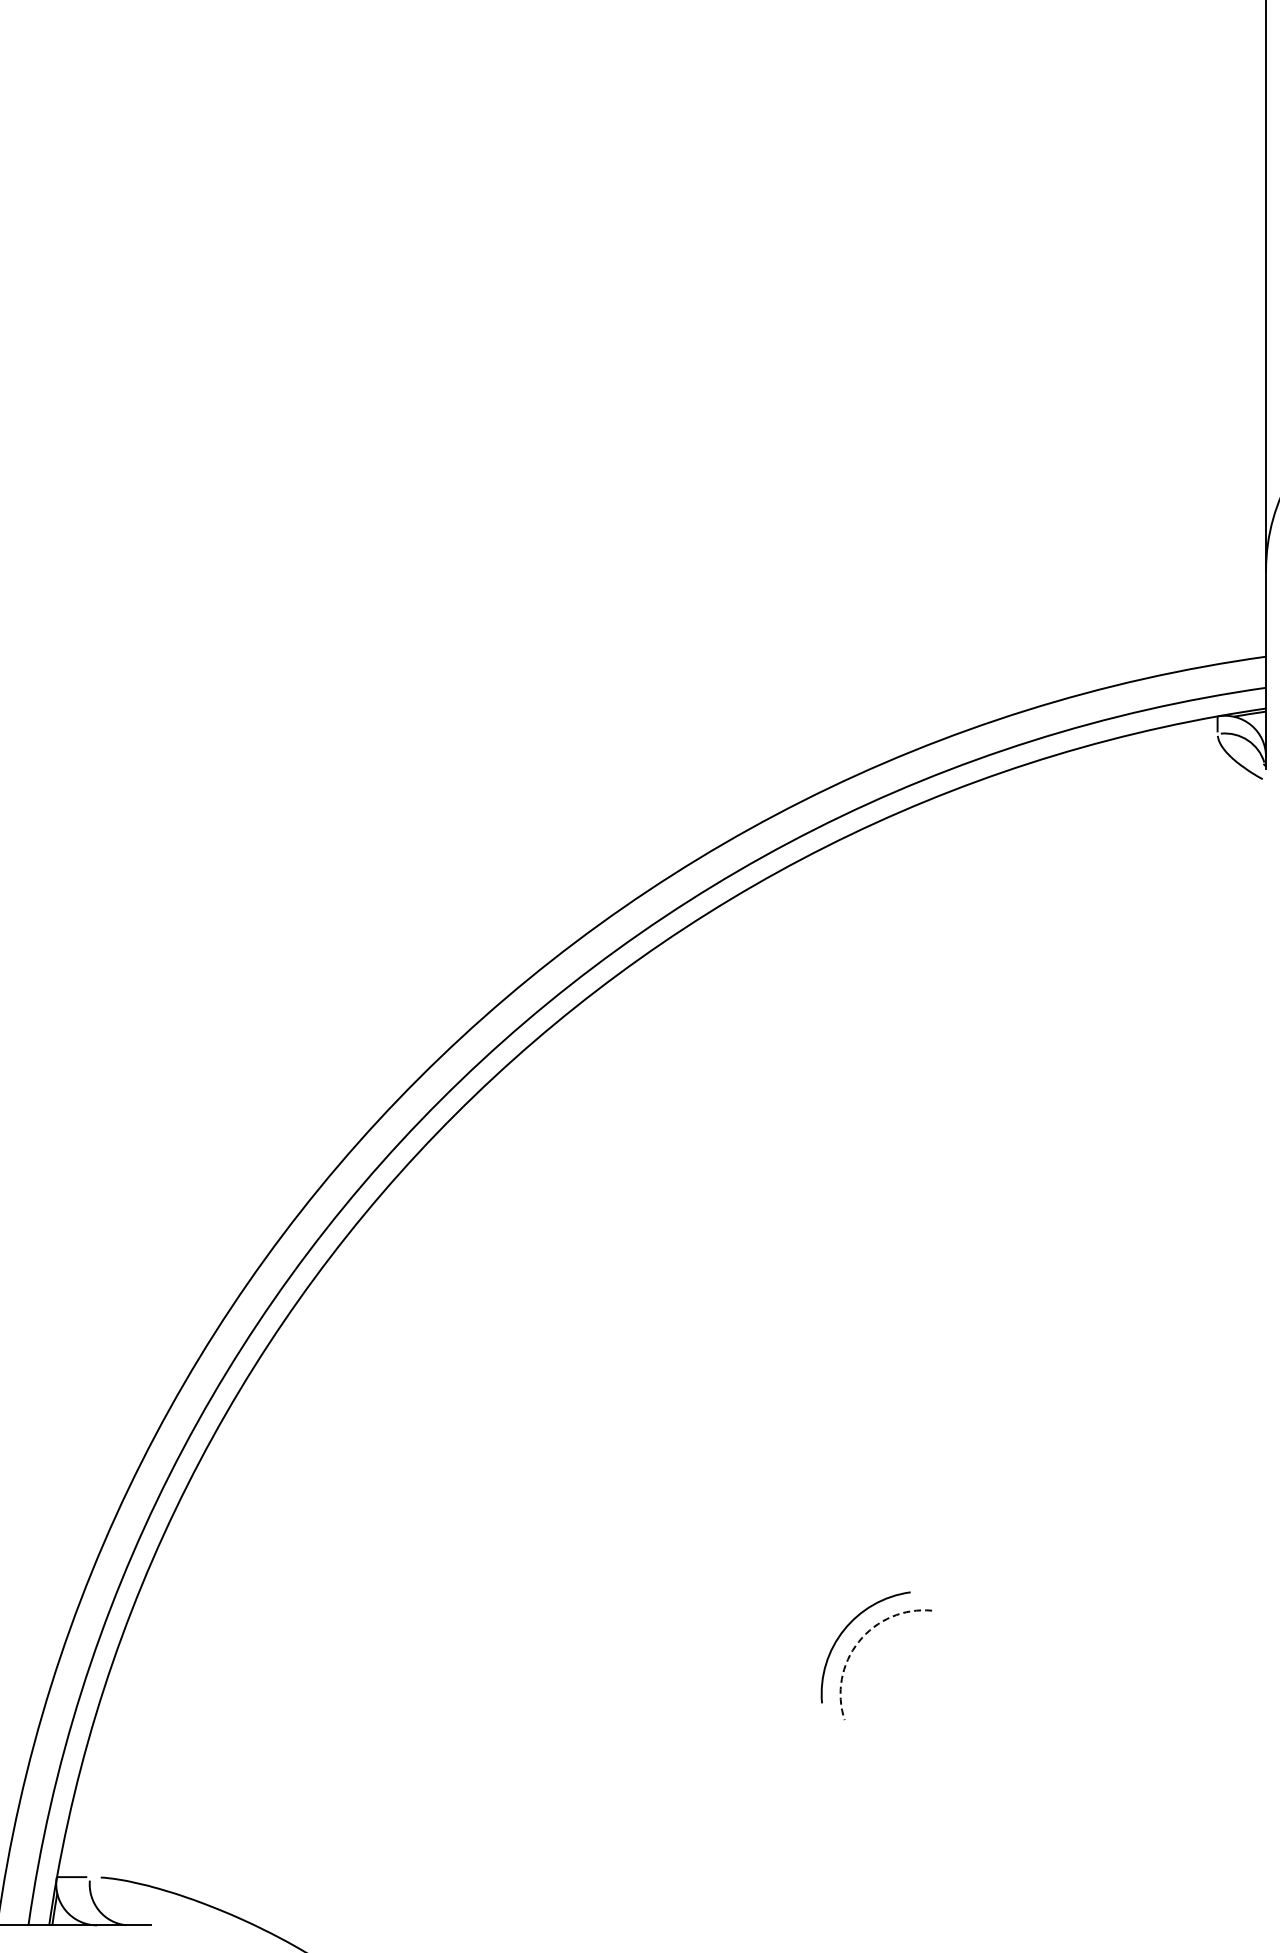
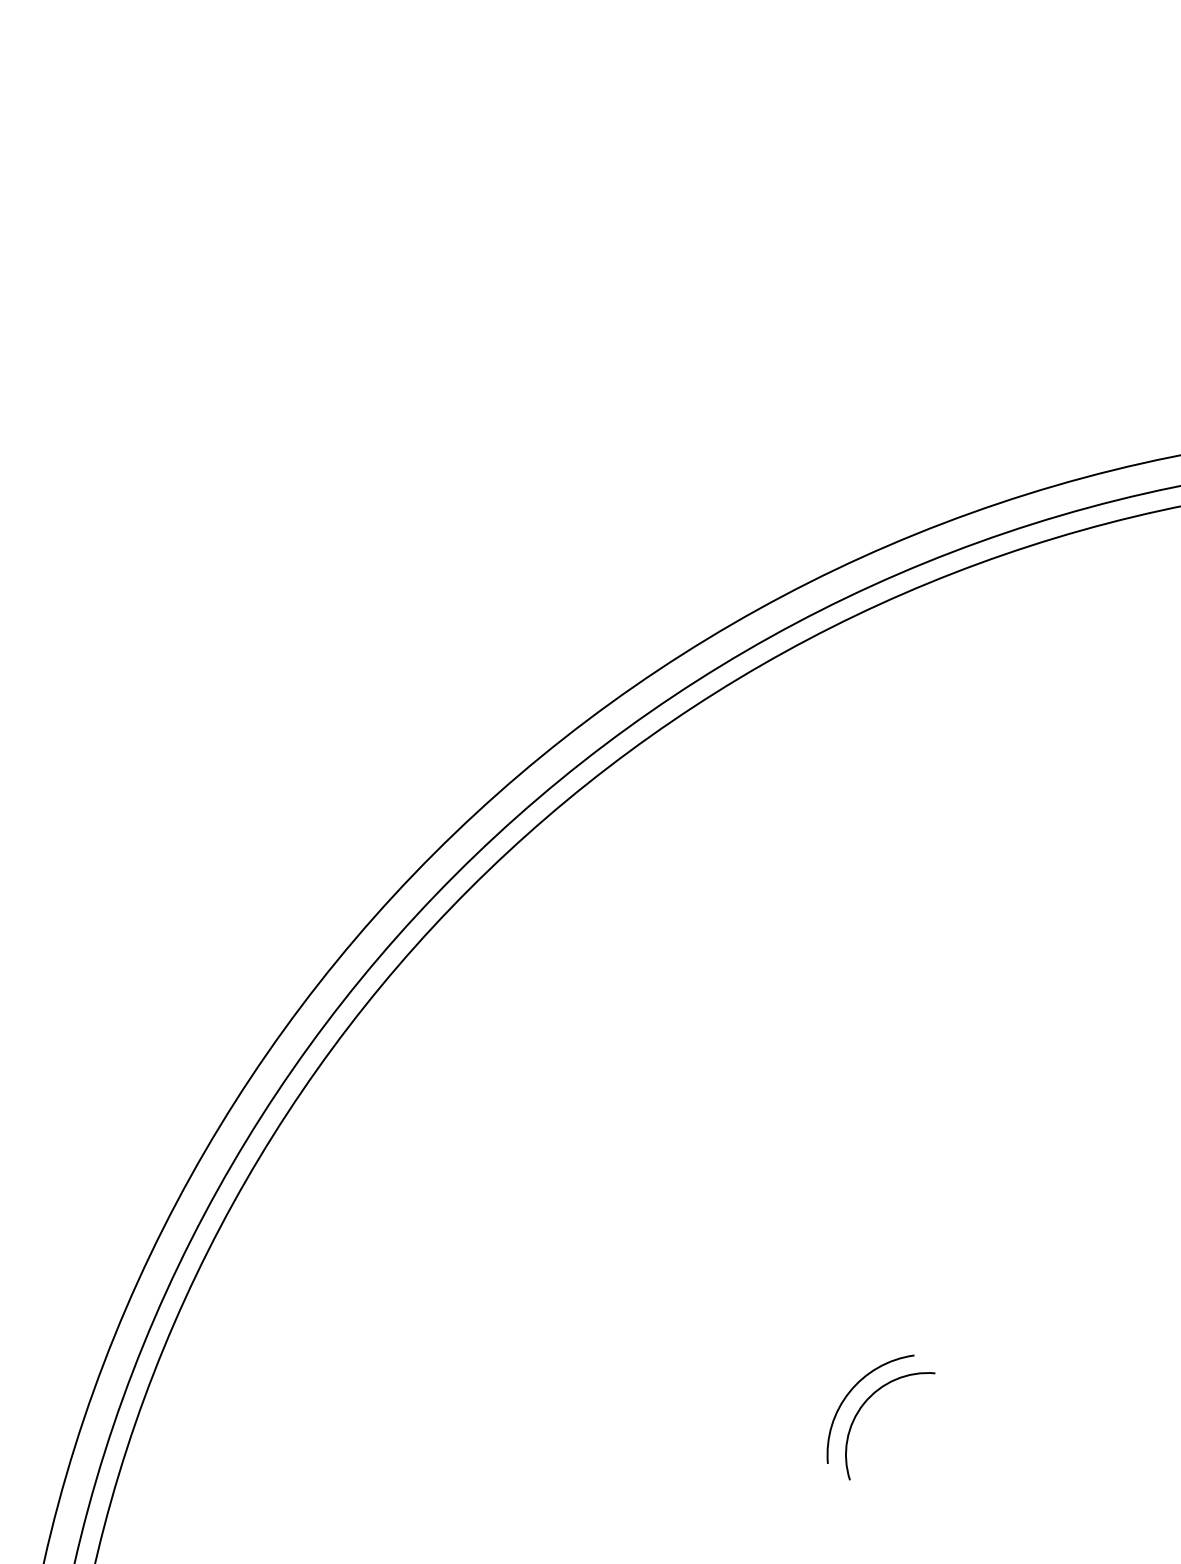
arc: (858, 1641) -> (863, 1403), dashed -> solid

